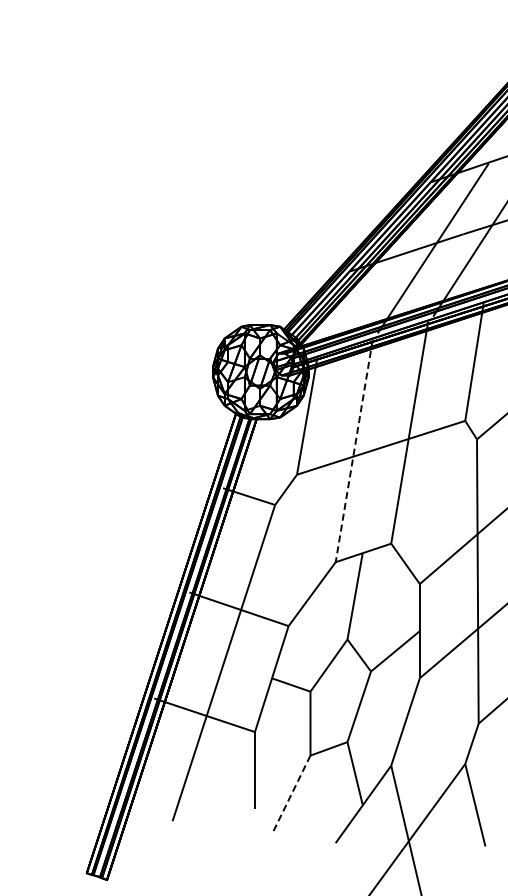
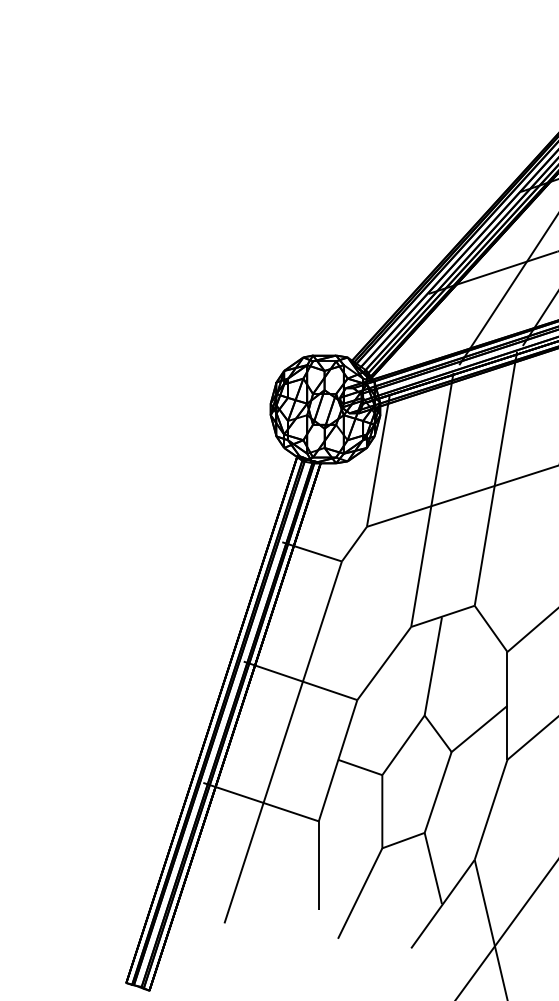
line: (354, 451) -> (432, 500), dashed -> solid
line: (290, 795) -> (359, 893), dashed -> solid

